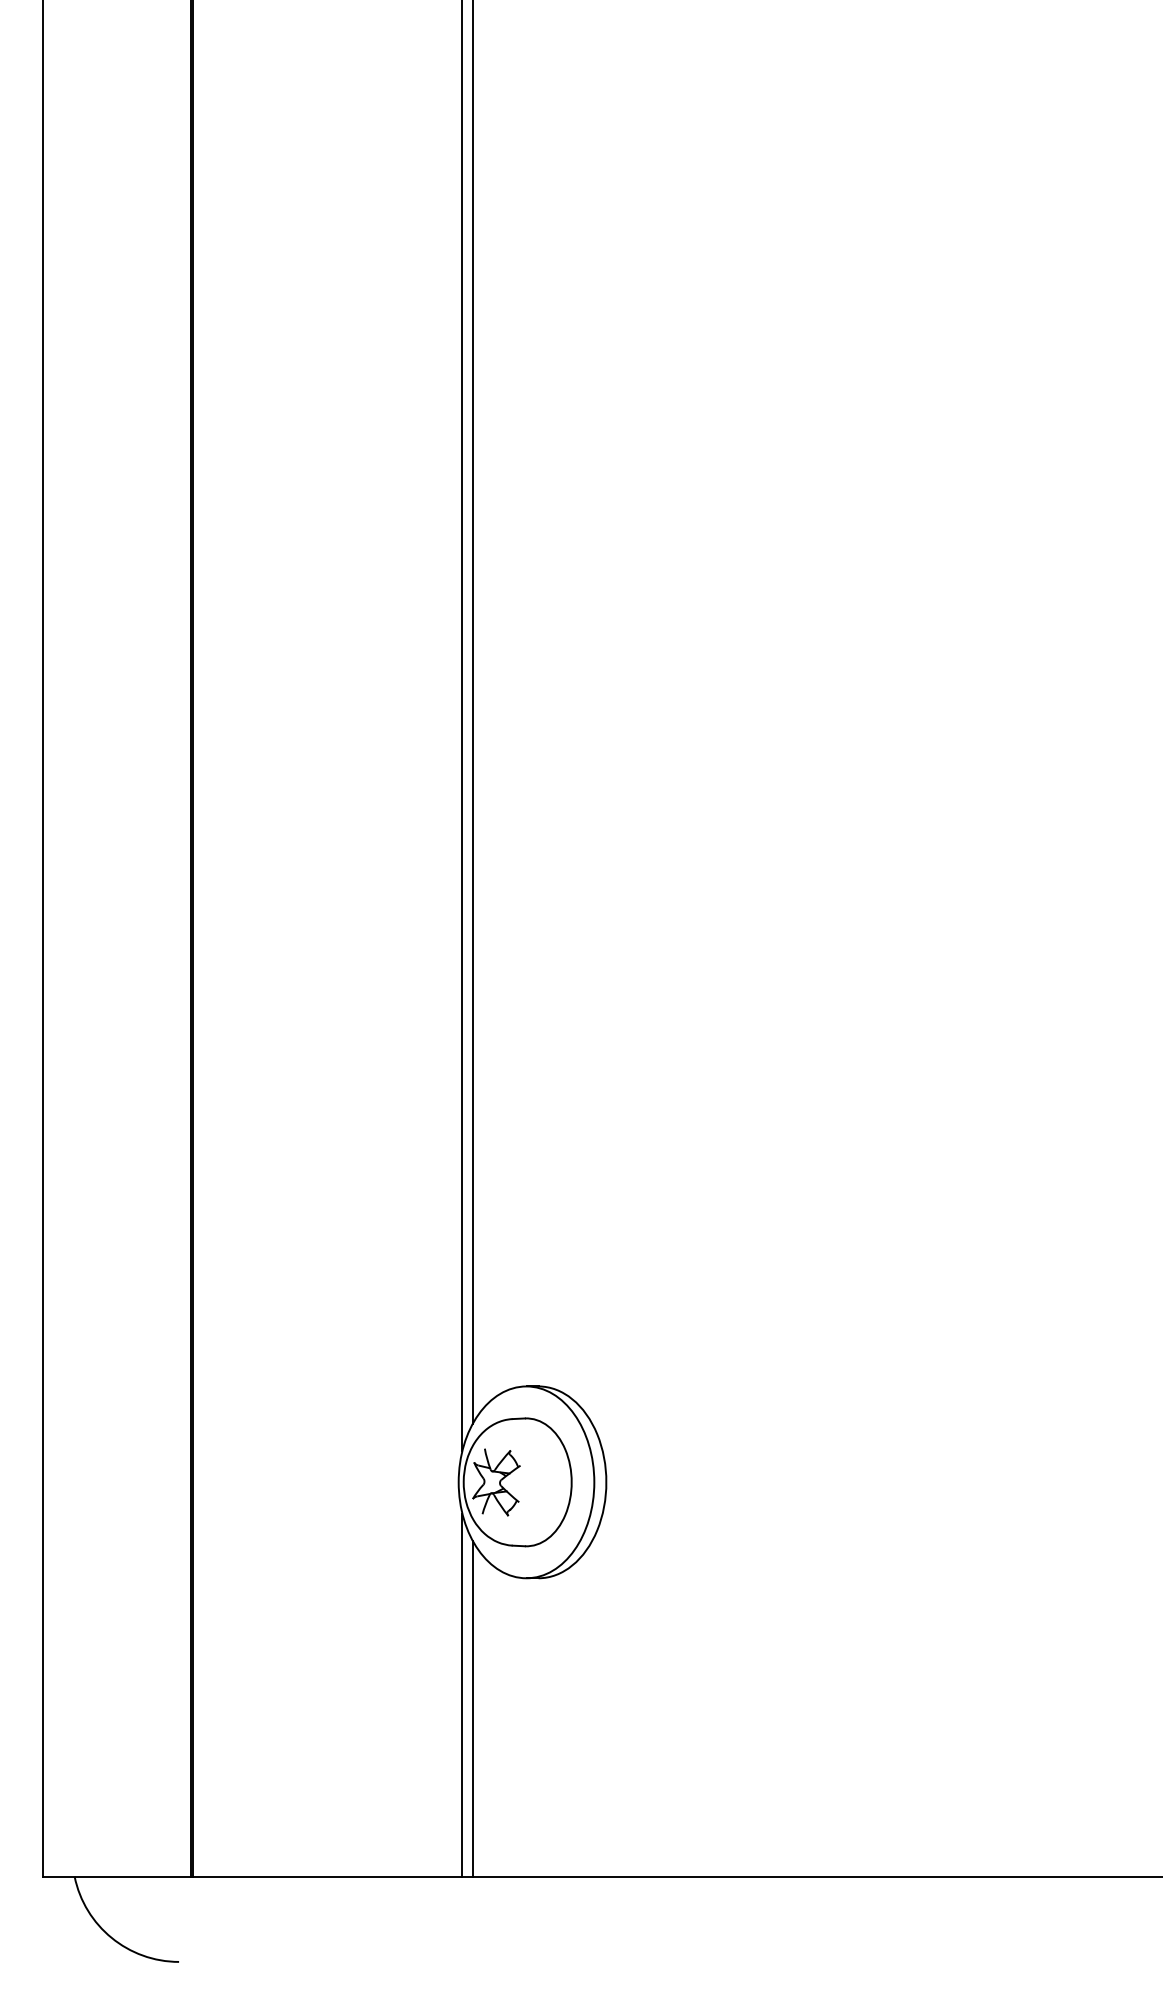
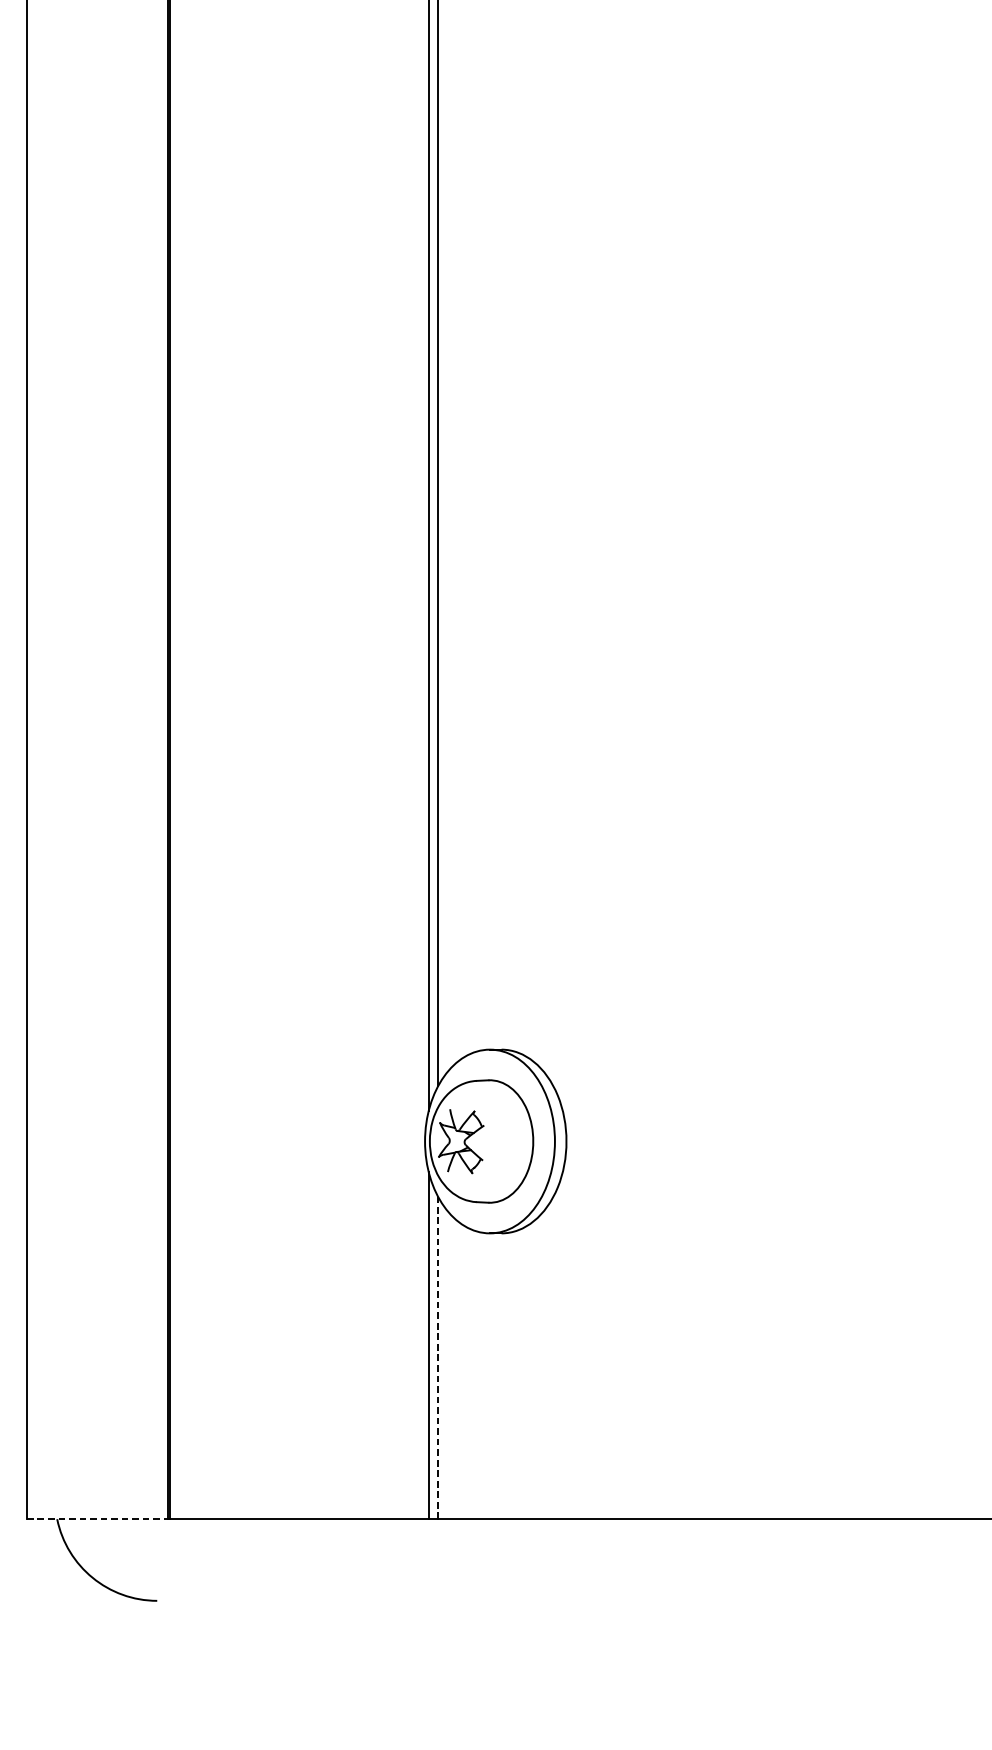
line: (472, 1708) -> (438, 1358), solid -> dashed
line: (116, 1876) -> (97, 1519), solid -> dashed

